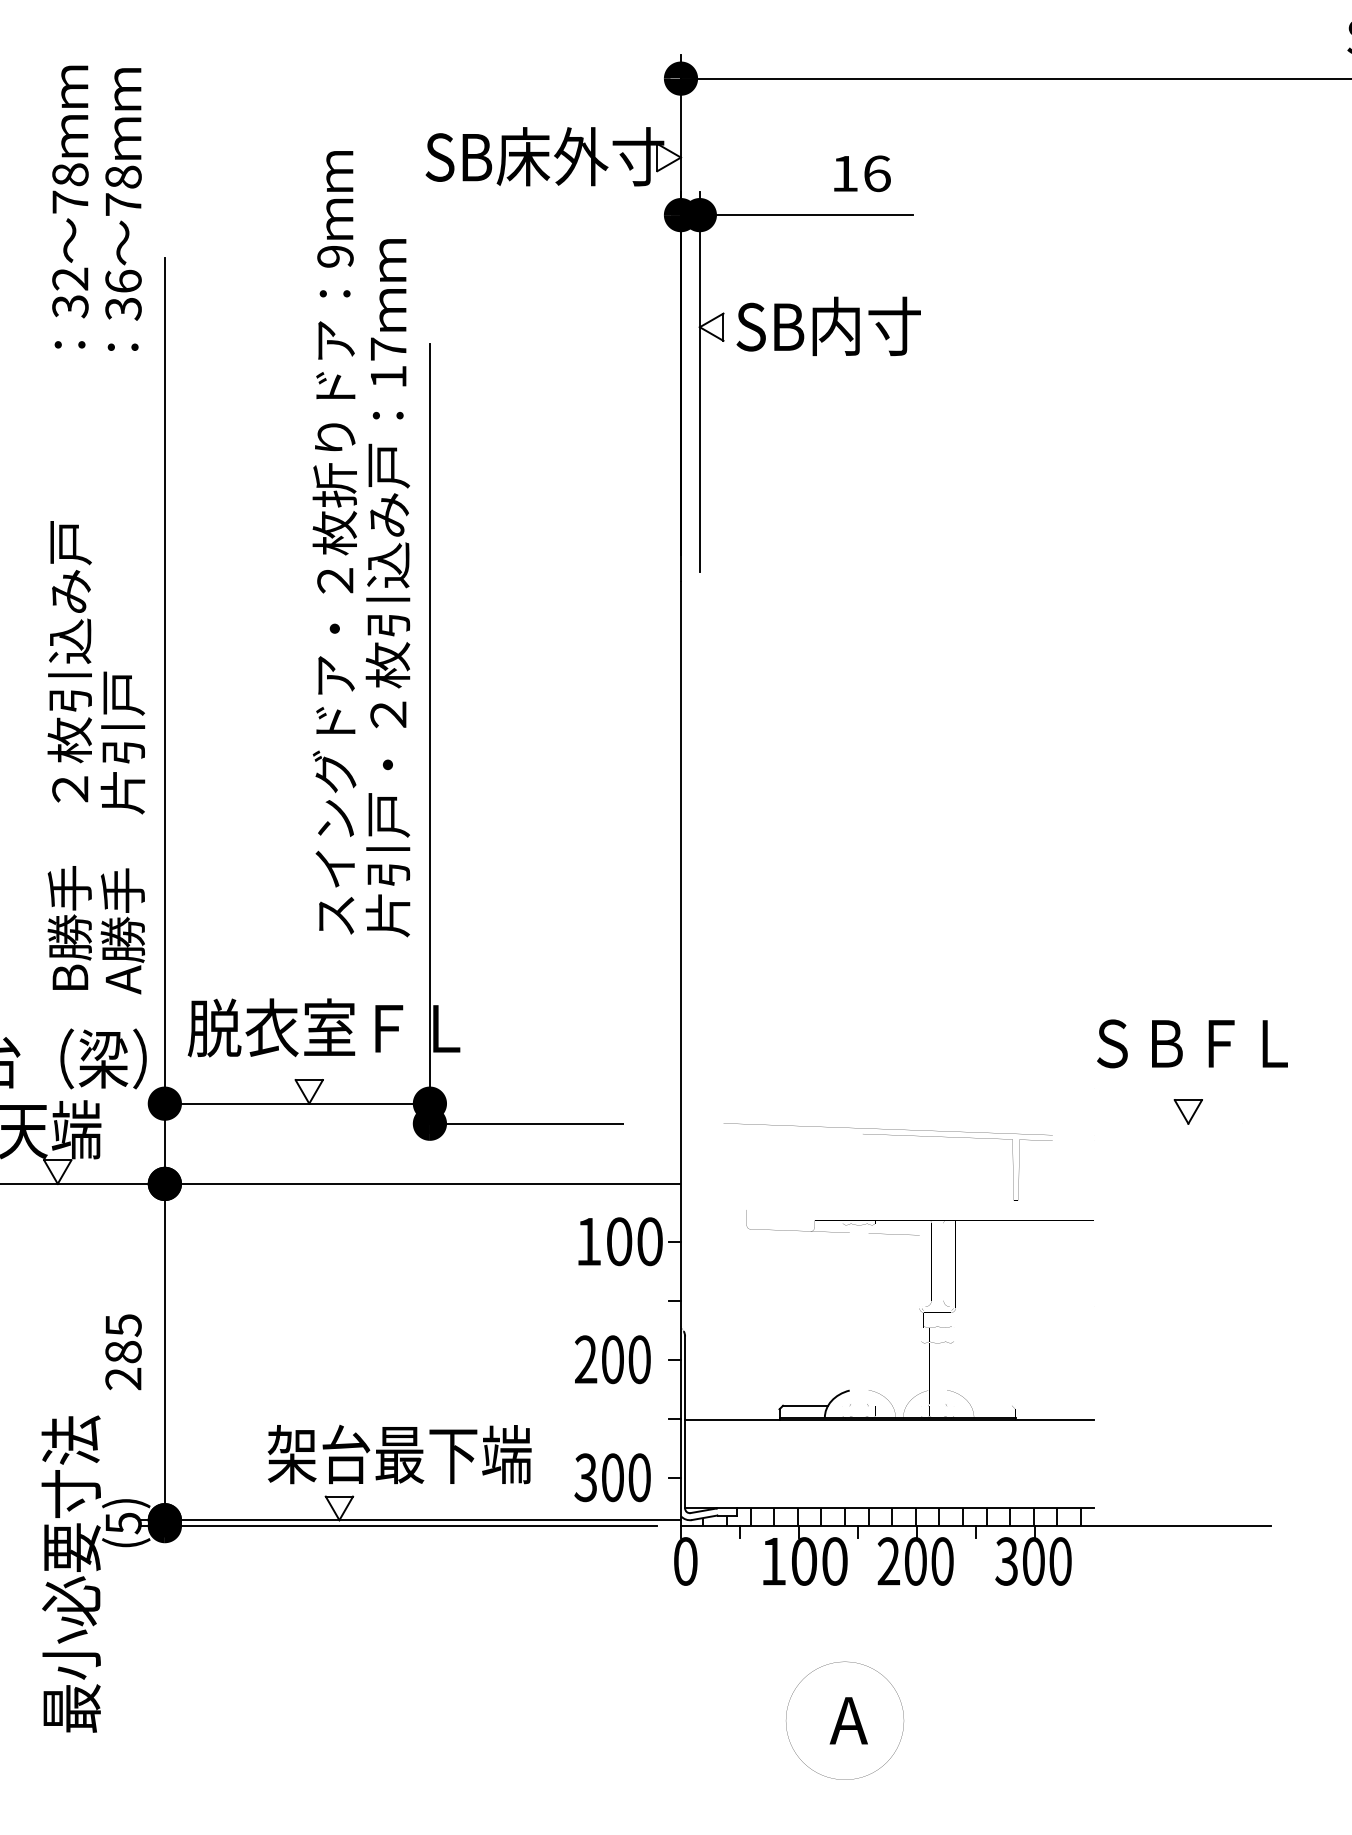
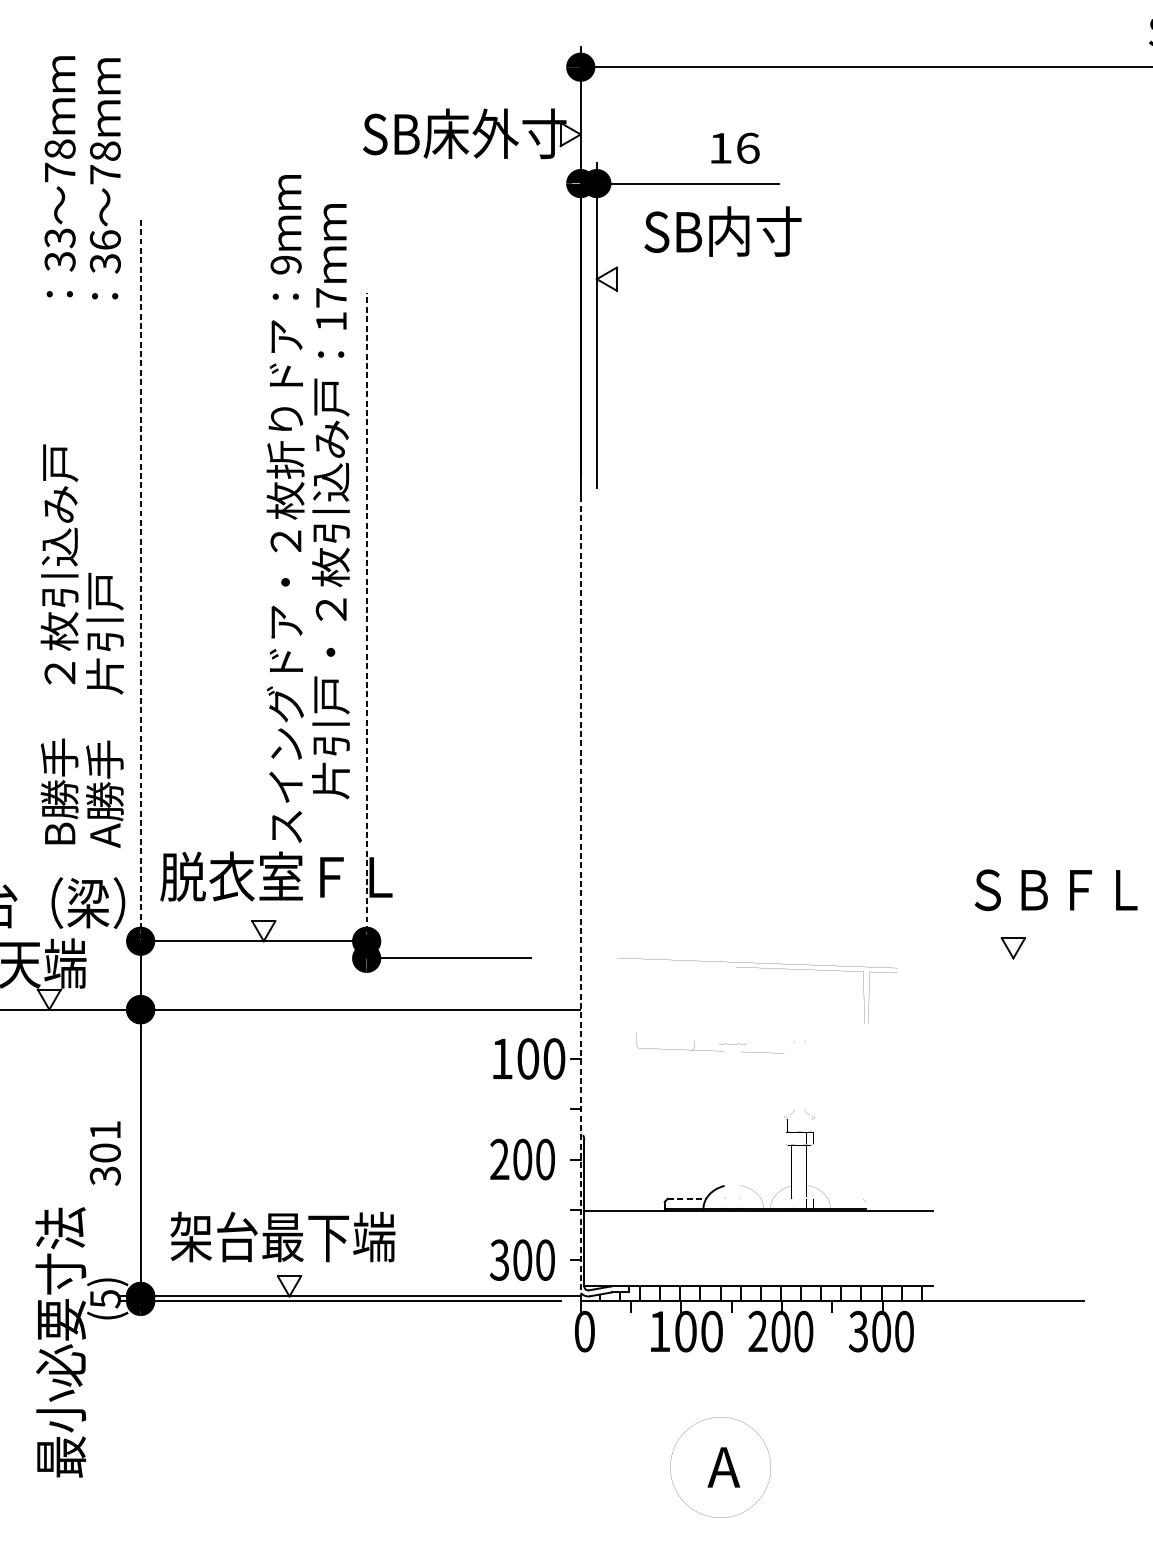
text: (70, 278) -> (60, 237), 32 -> 33
text: (828, 325) -> (722, 230), moved
text: (334, 542) -> (285, 508), moved
line: (164, 681) -> (140, 581), solid -> dashed
line: (429, 723) -> (366, 617), solid -> dashed
text: (1192, 1043) -> (1056, 889), moved
line: (680, 1054) -> (580, 899), solid -> dashed
text: (123, 1352) -> (105, 1153), 285 -> 301
line: (805, 1405) -> (686, 1198), solid -> dashed
text: (399, 1454) -> (282, 1236), moved

